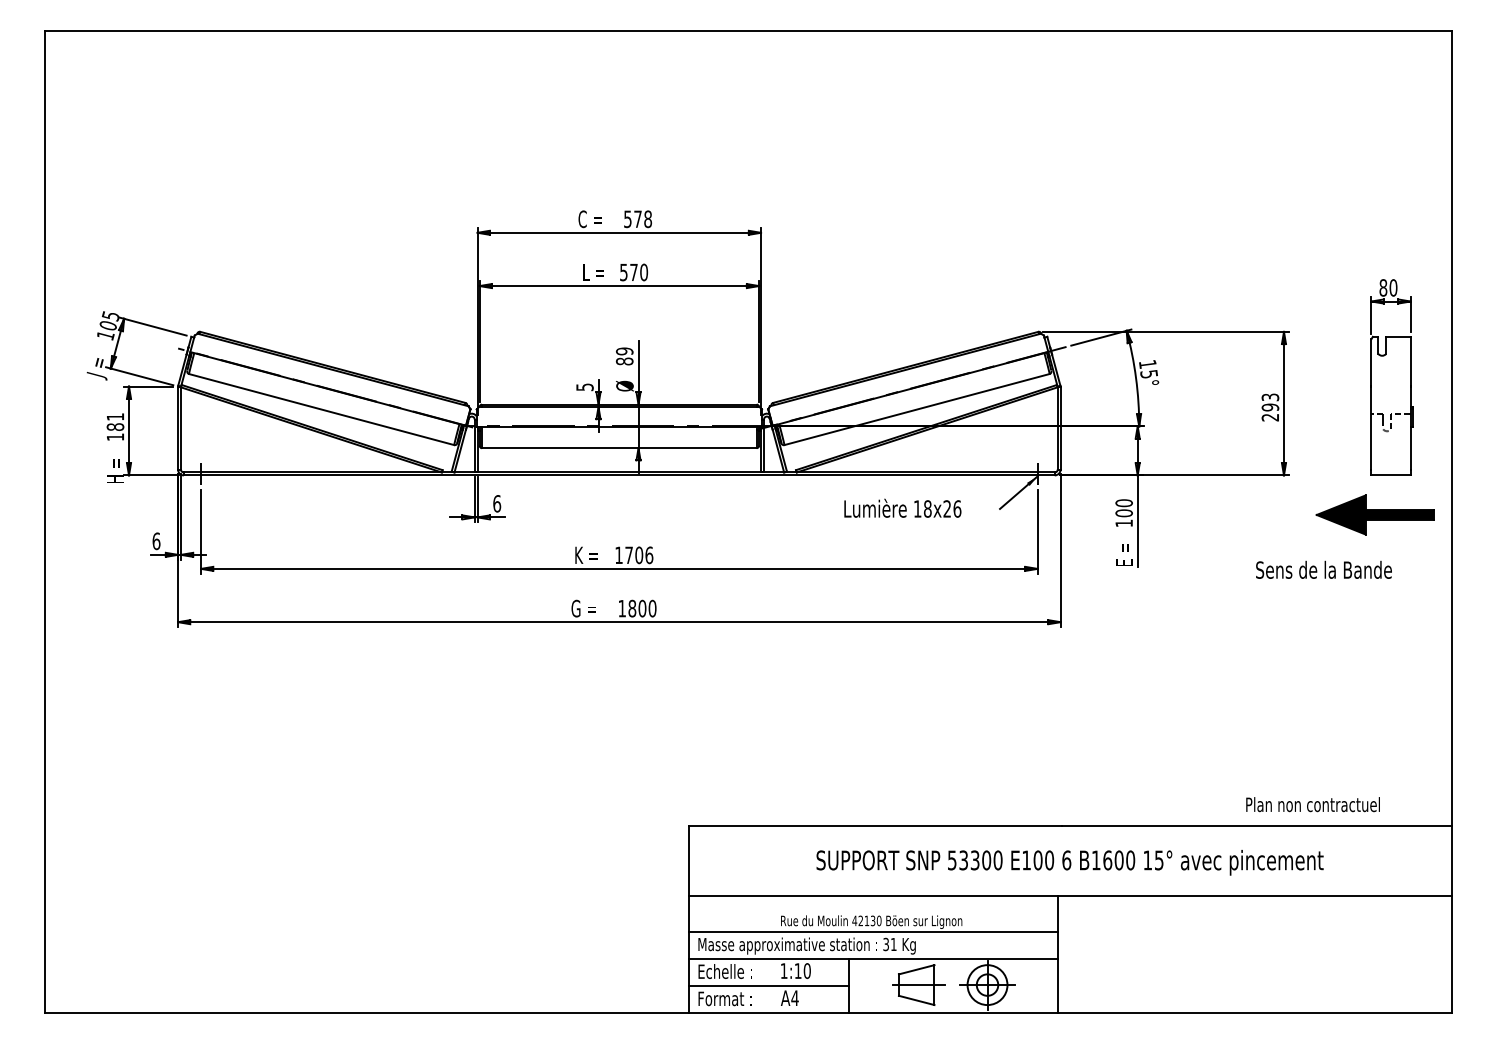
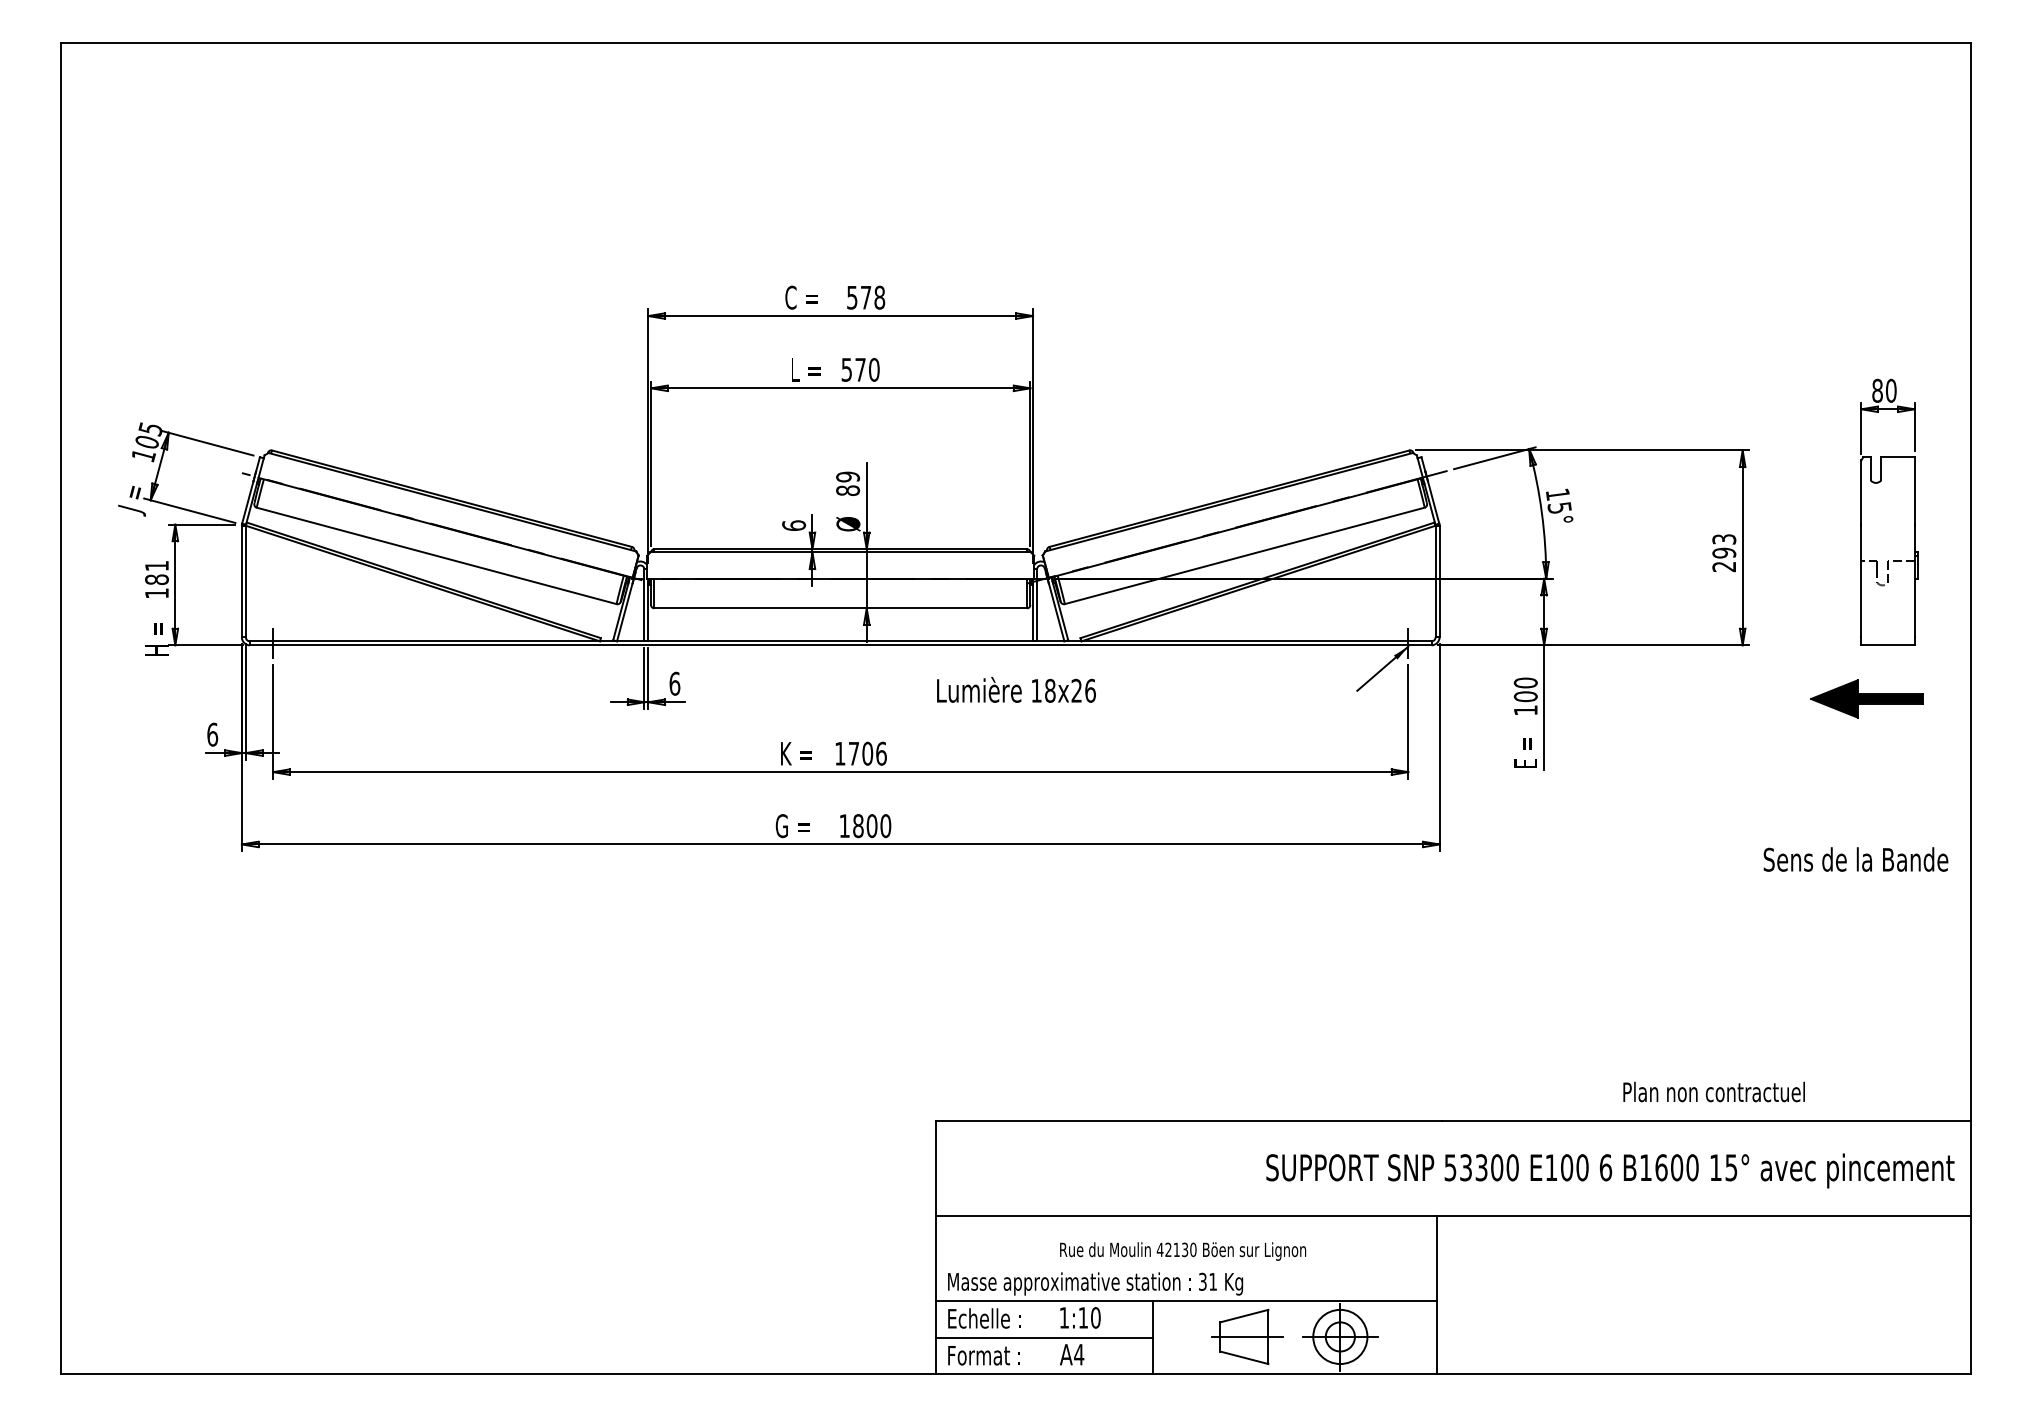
text: (585, 387) -> (794, 525), 5 -> 6
text: (902, 507) -> (1016, 689), moved
part: (1375, 514) -> (1866, 698), size x0.7
text: (1323, 569) -> (1855, 859), moved
text: (1312, 804) -> (1713, 1091), moved
text: (1070, 862) -> (1610, 1170), moved
line: (873, 931) -> (1185, 1264), removed

